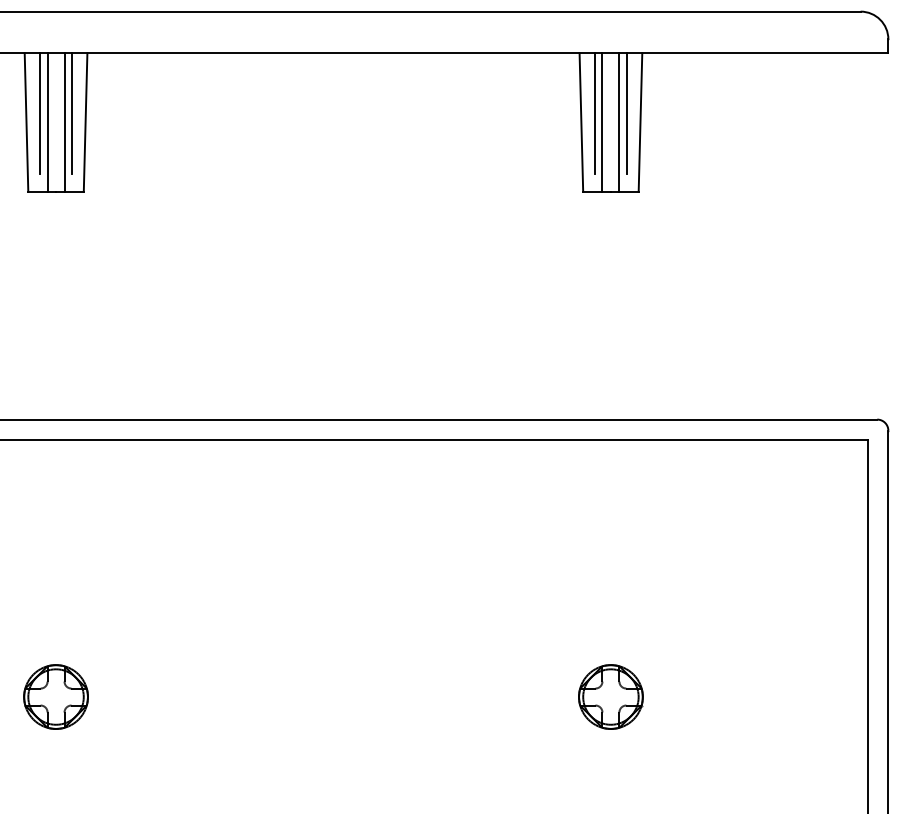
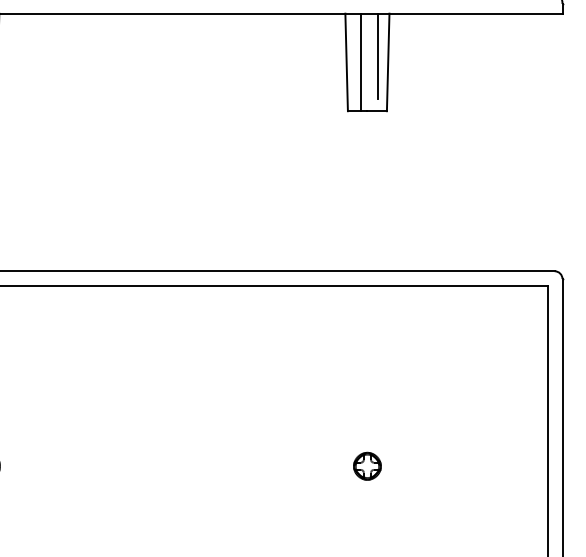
line: (595, 113) -> (356, 56), removed
line: (619, 122) -> (373, 62), removed
part: (610, 696) -> (367, 465), size x0.6

